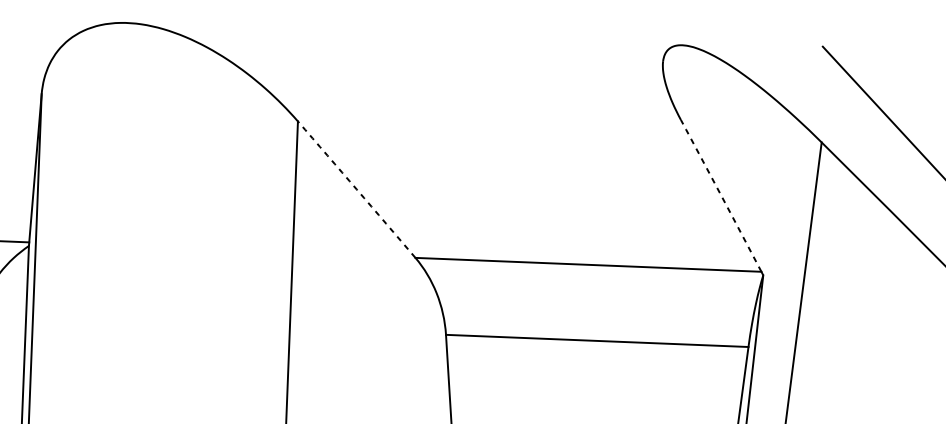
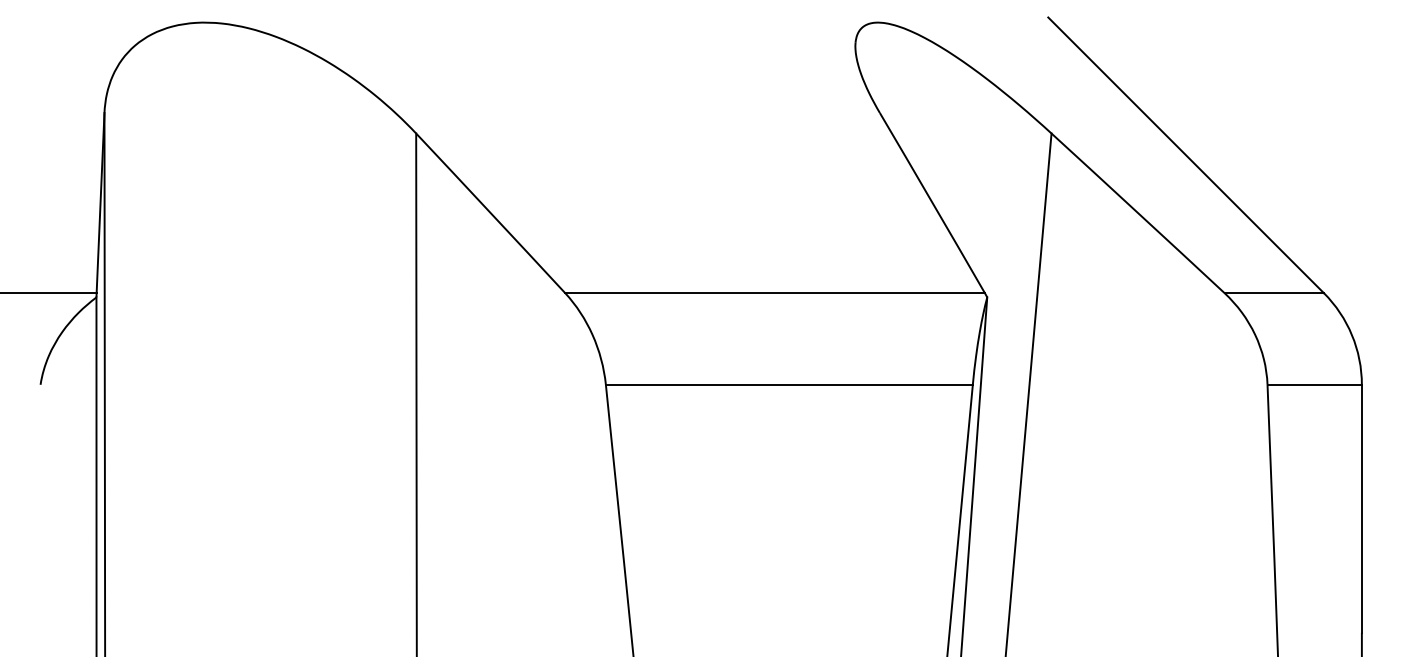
arc: (356, 189) -> (490, 213), dashed -> solid
arc: (721, 195) -> (932, 202), dashed -> solid

